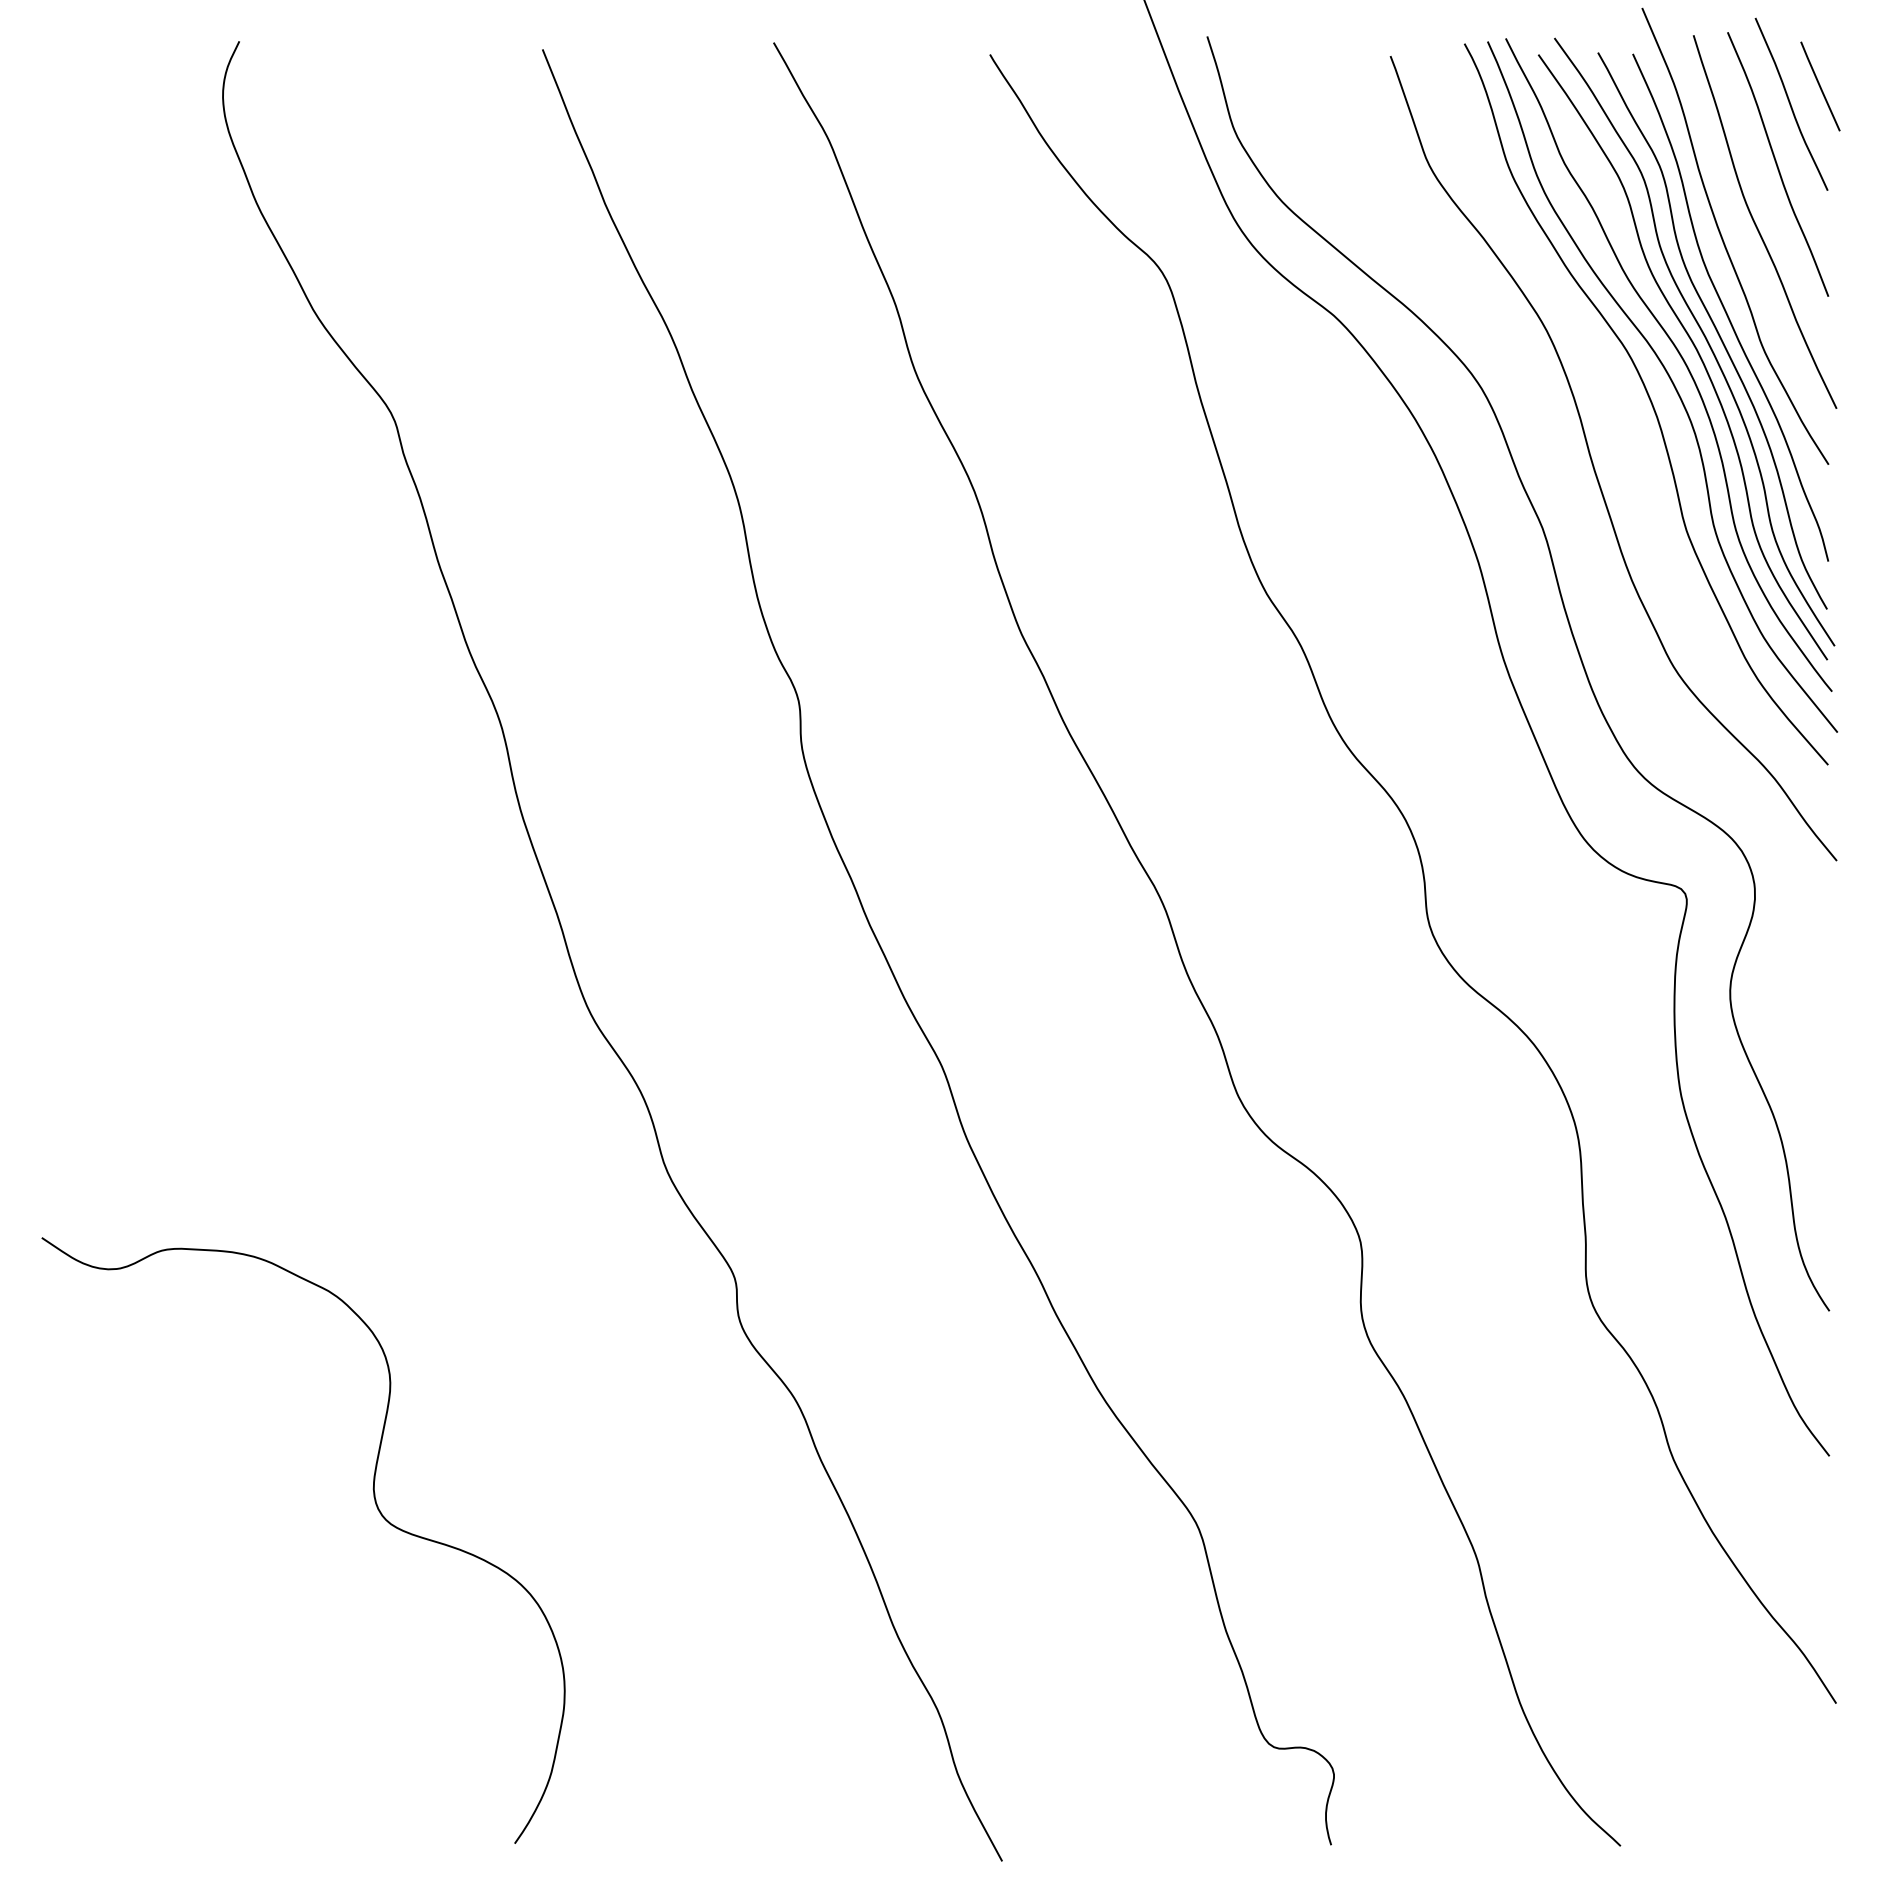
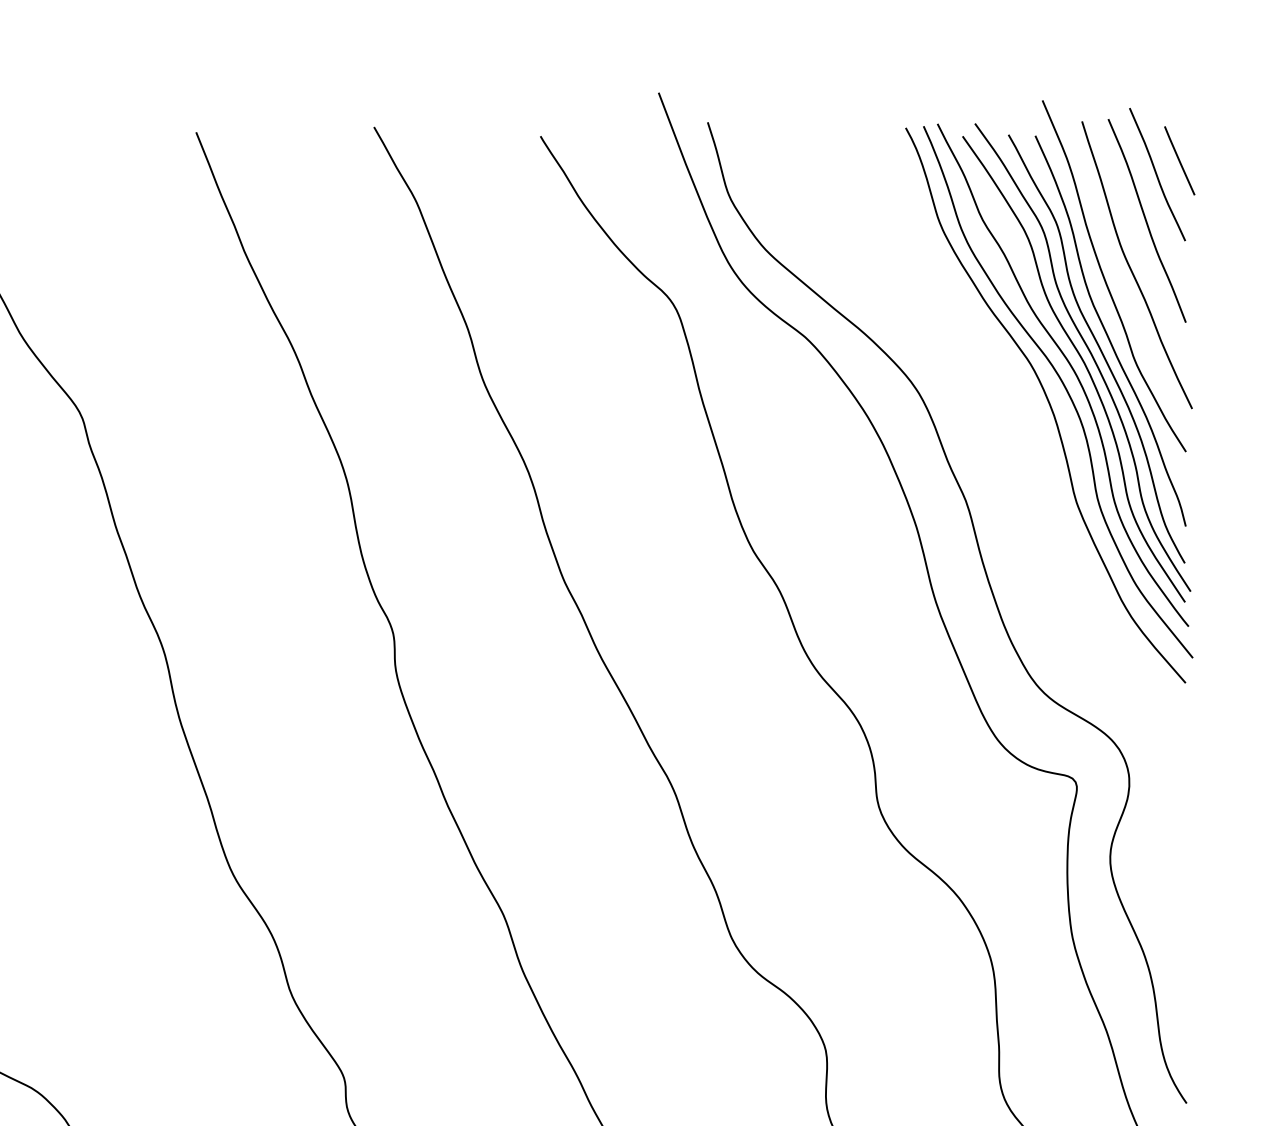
curve: (1594, 465) -> (1005, 452), removed

